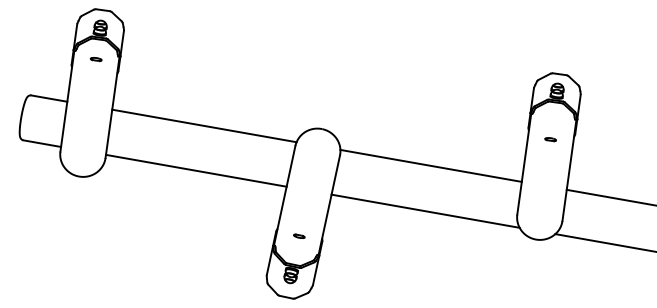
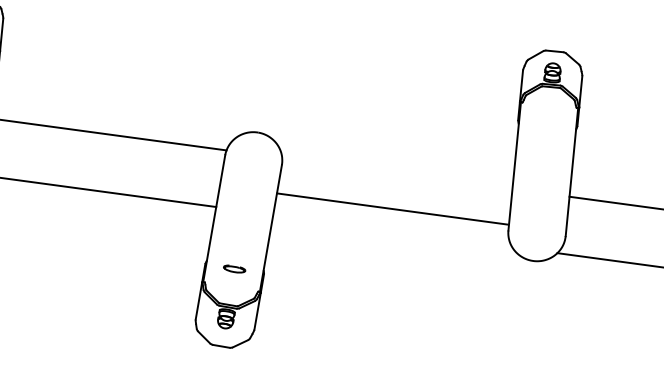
part: (550, 139) -> (546, 134), removed
line: (430, 165) -> (391, 208), moved
line: (425, 210) -> (392, 229), removed
part: (299, 235) -> (234, 267), size x1.6

